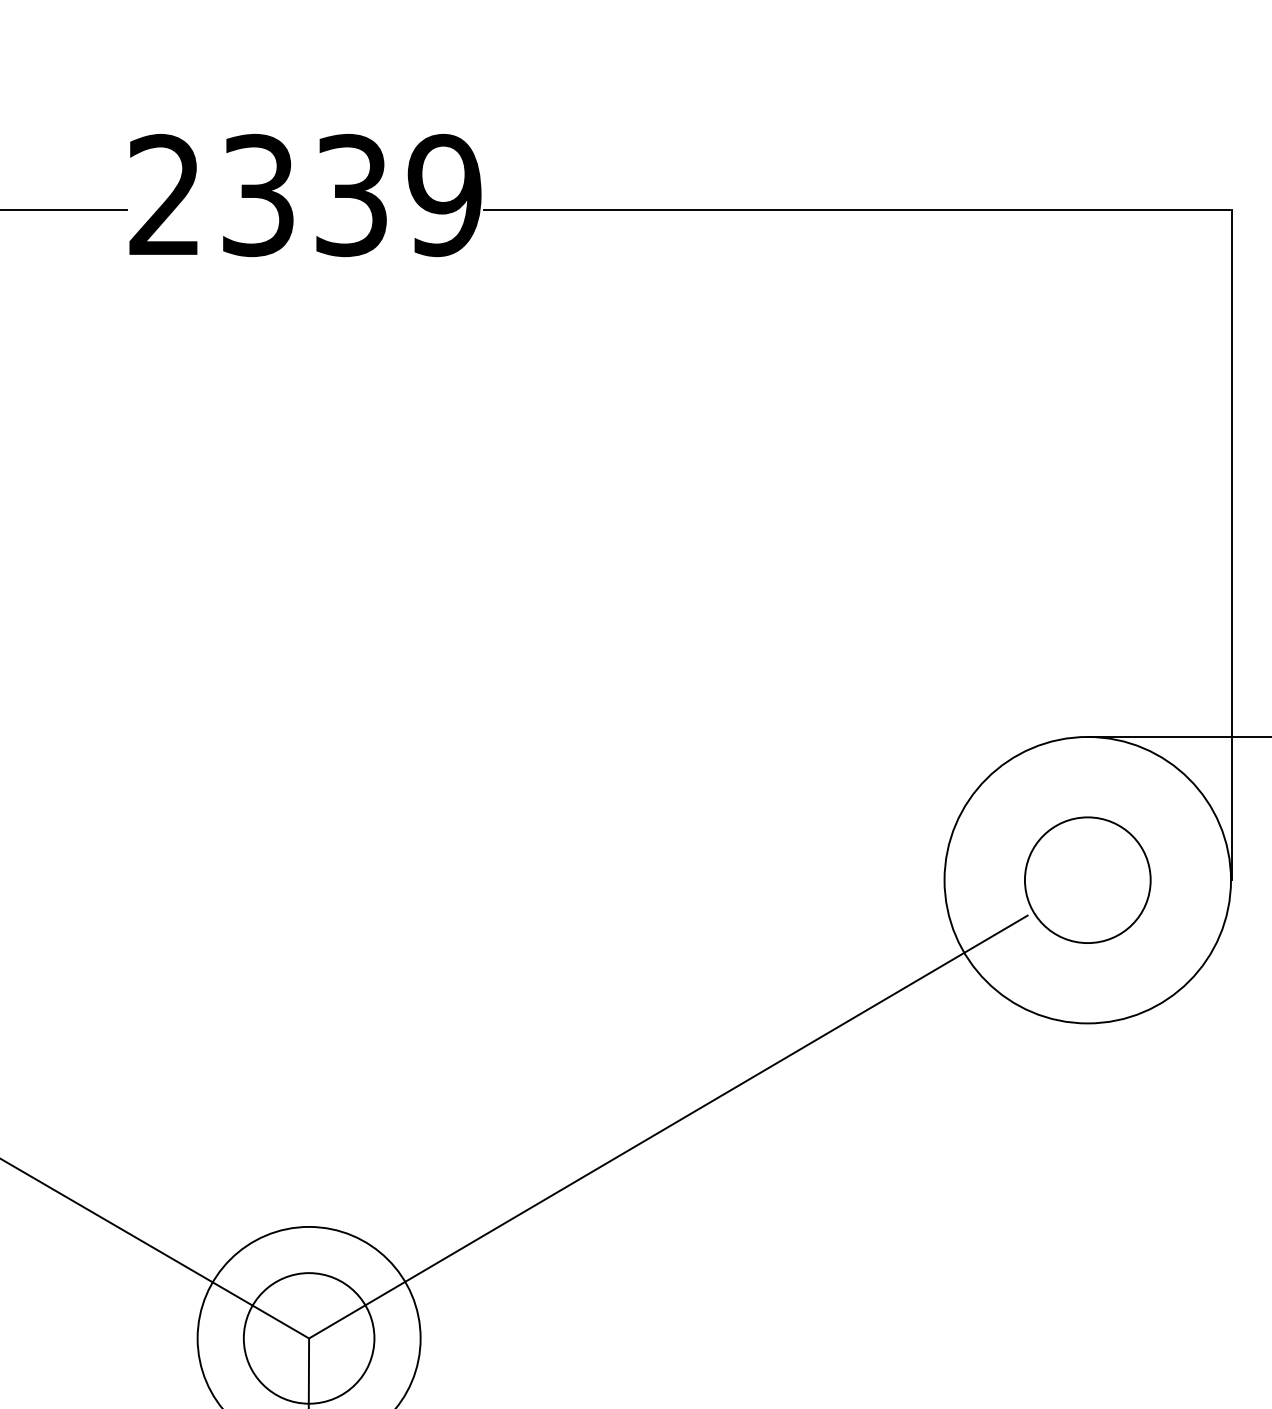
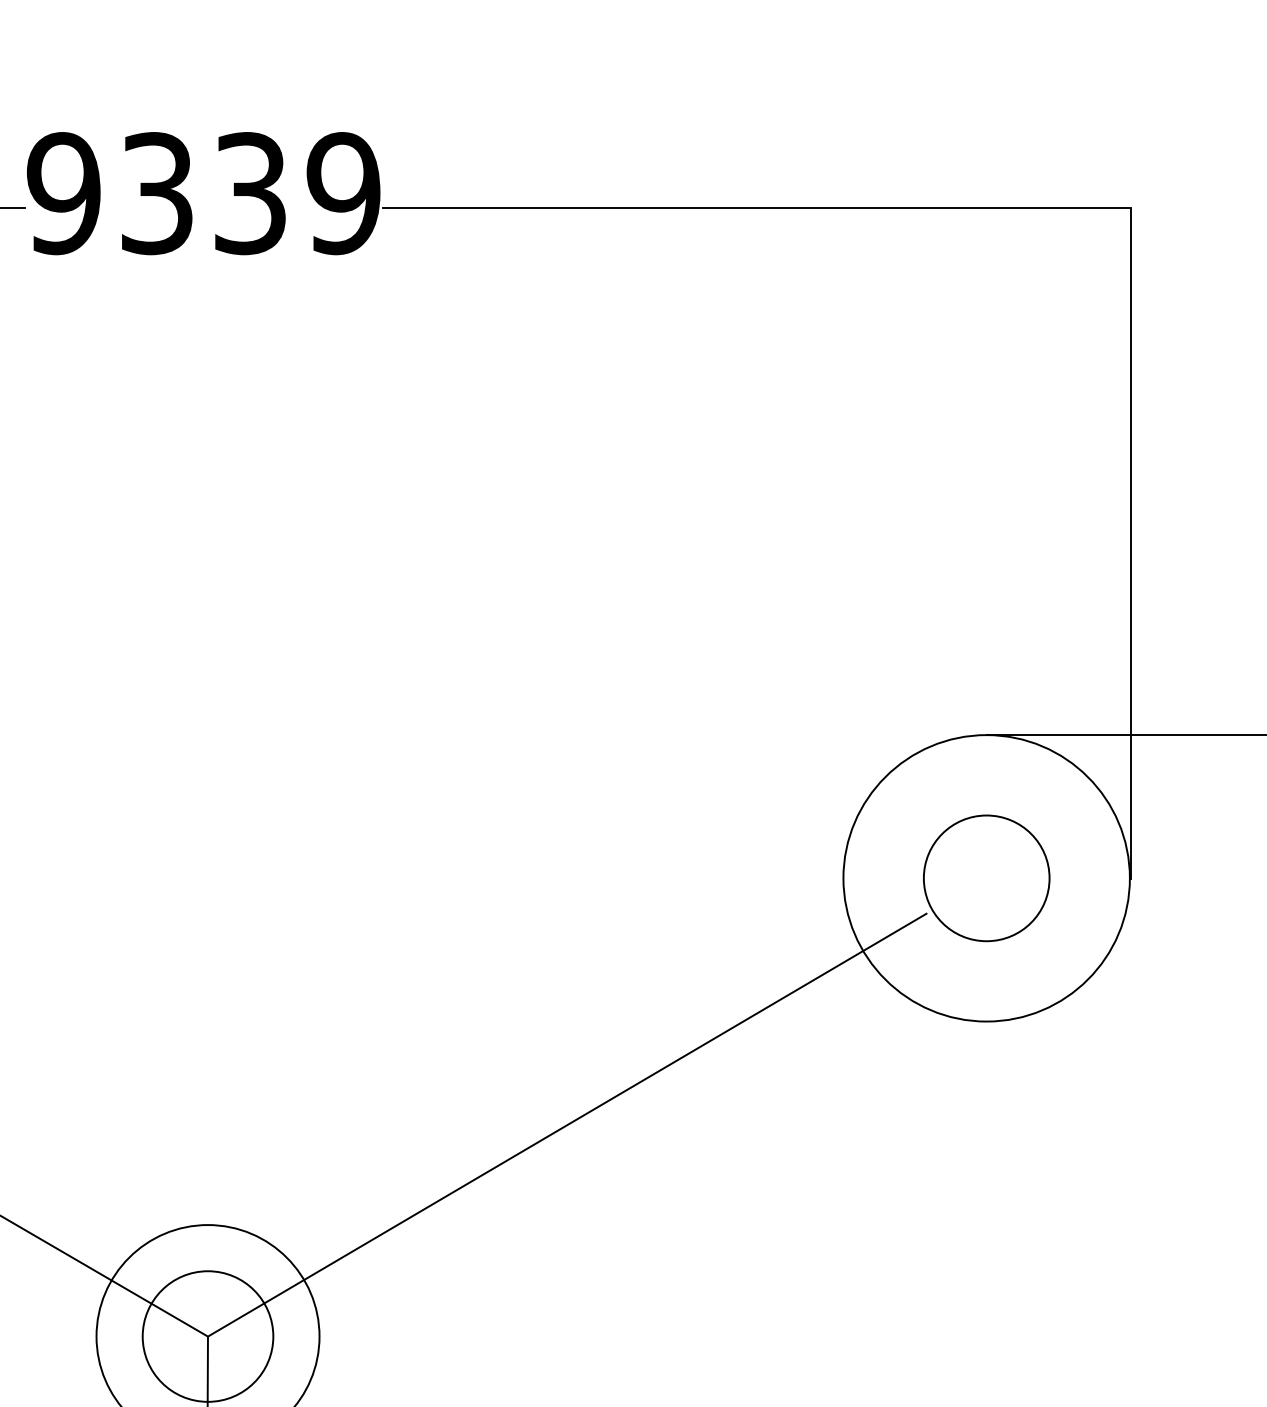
text: (164, 195) -> (63, 193), 2339 -> 9339

